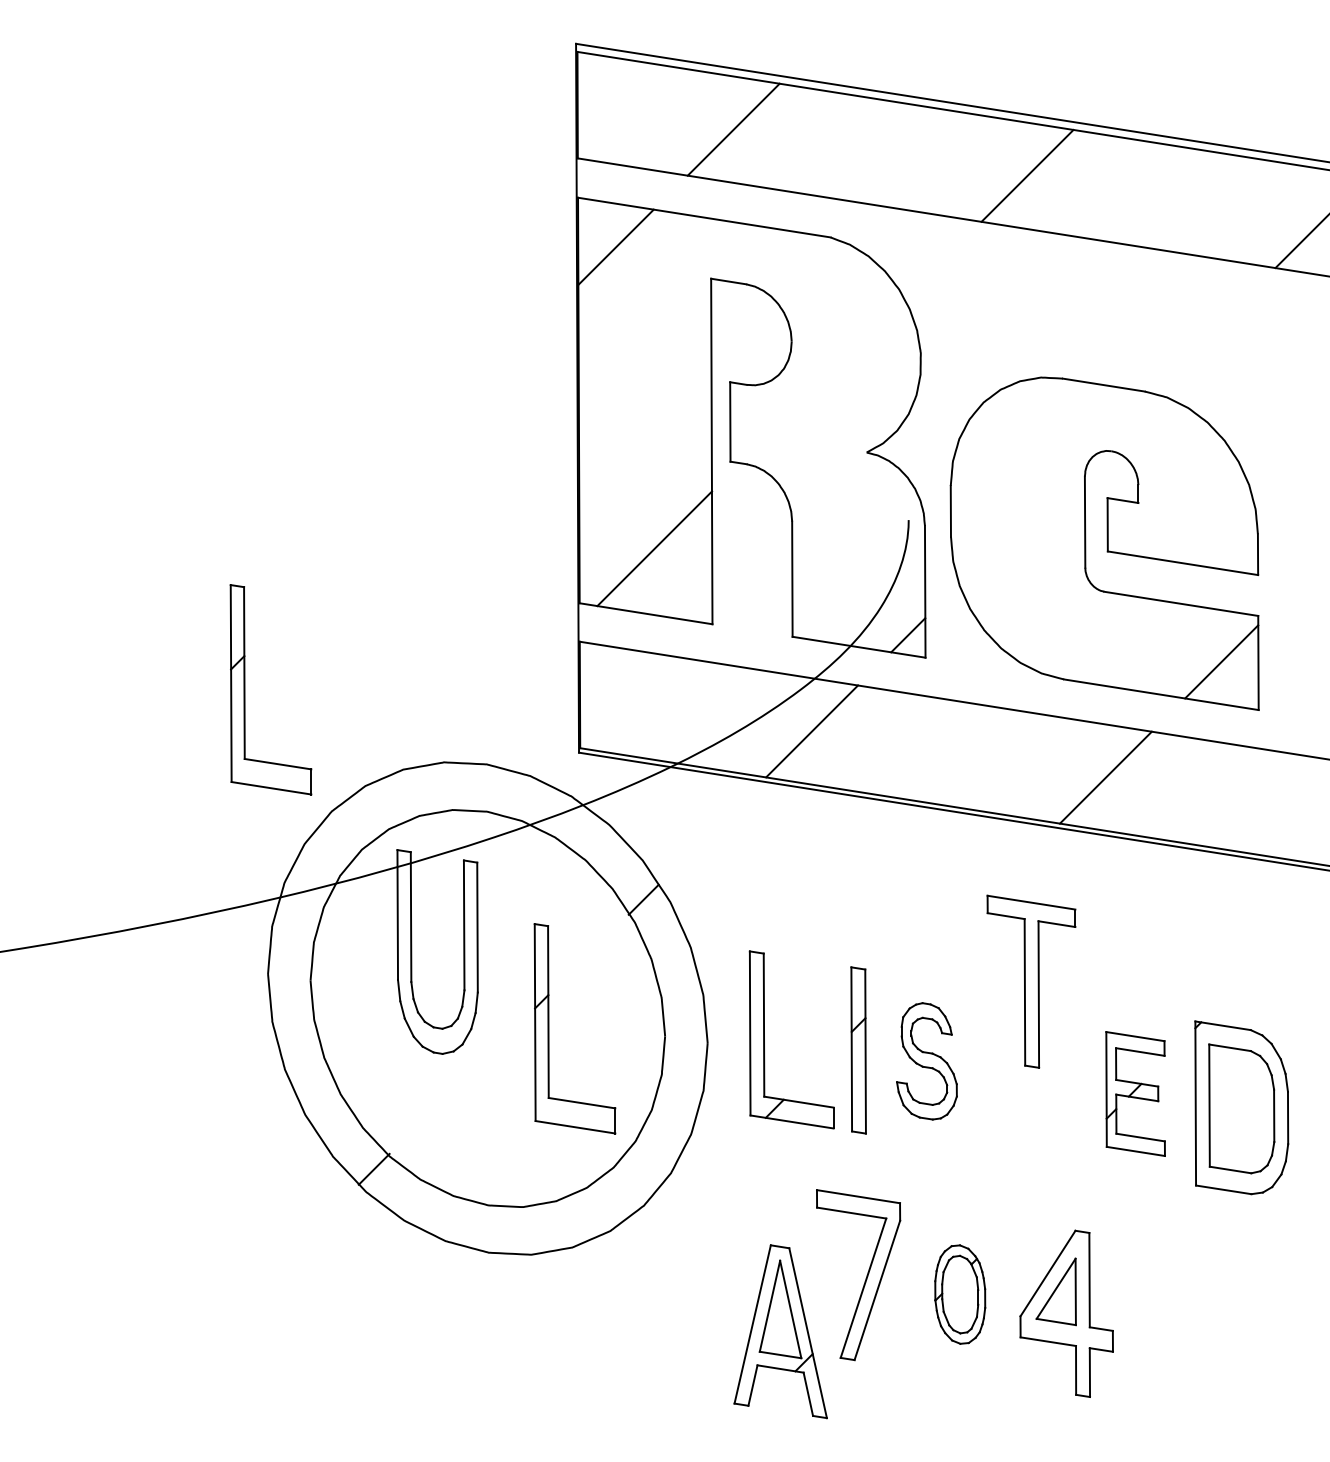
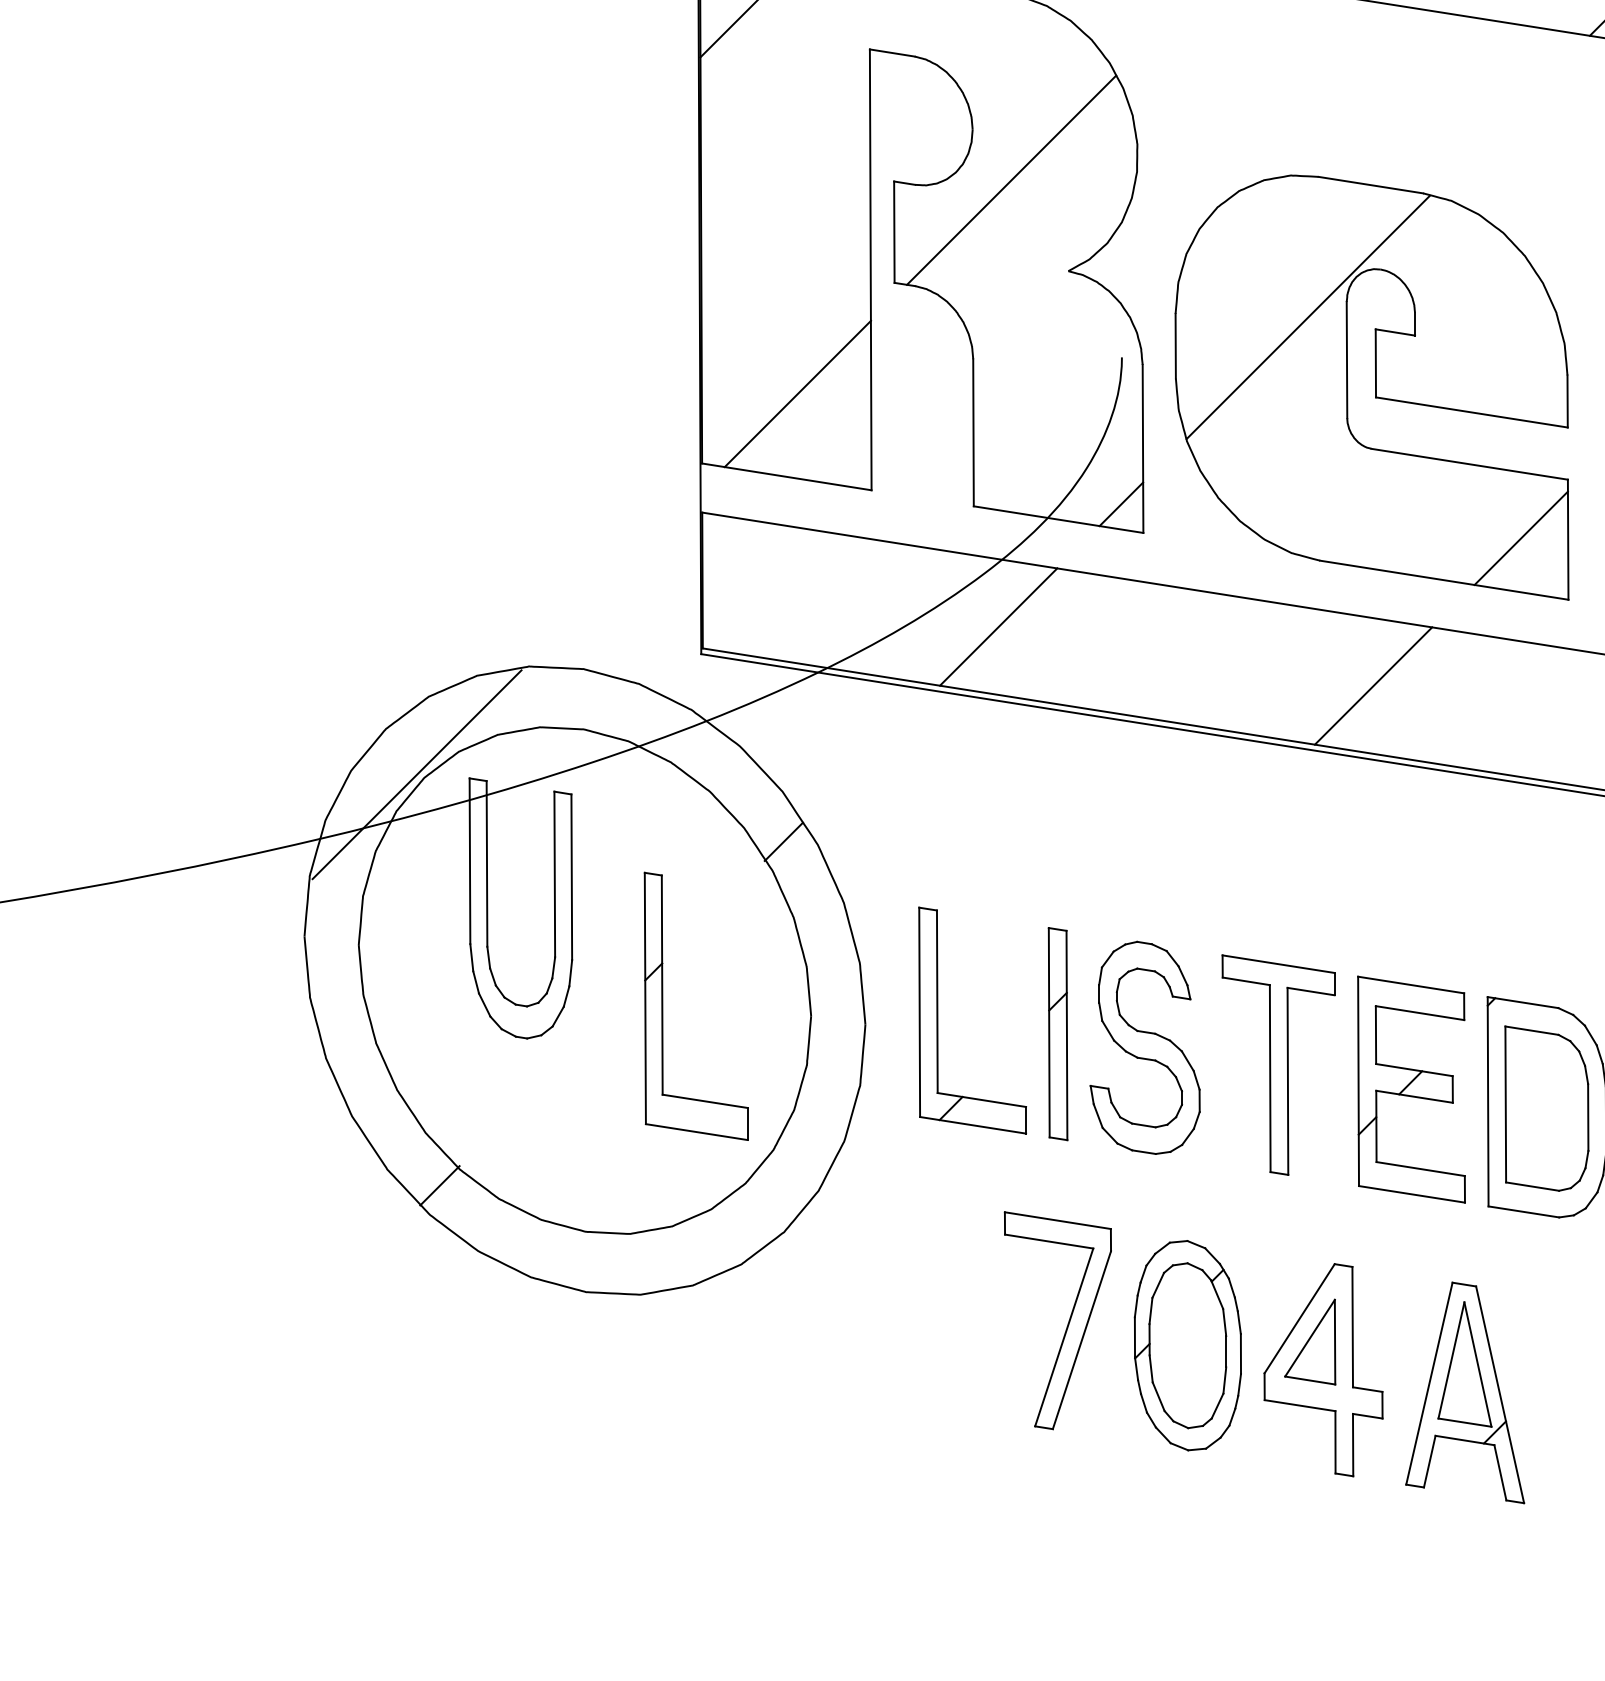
line: (822, 381) -> (1011, 180), added
line: (1054, 488) -> (1307, 317), added
part: (245, 689) -> (275, 573), removed
line: (356, 847) -> (417, 775), added
part: (1031, 981) -> (1278, 1064), moved
part: (926, 1061) -> (1144, 1048), size x1.43
part: (1135, 1093) -> (1411, 1088), size x1.43
part: (959, 1294) -> (1186, 1345), size x1.67
part: (780, 1331) -> (1464, 1392), moved

